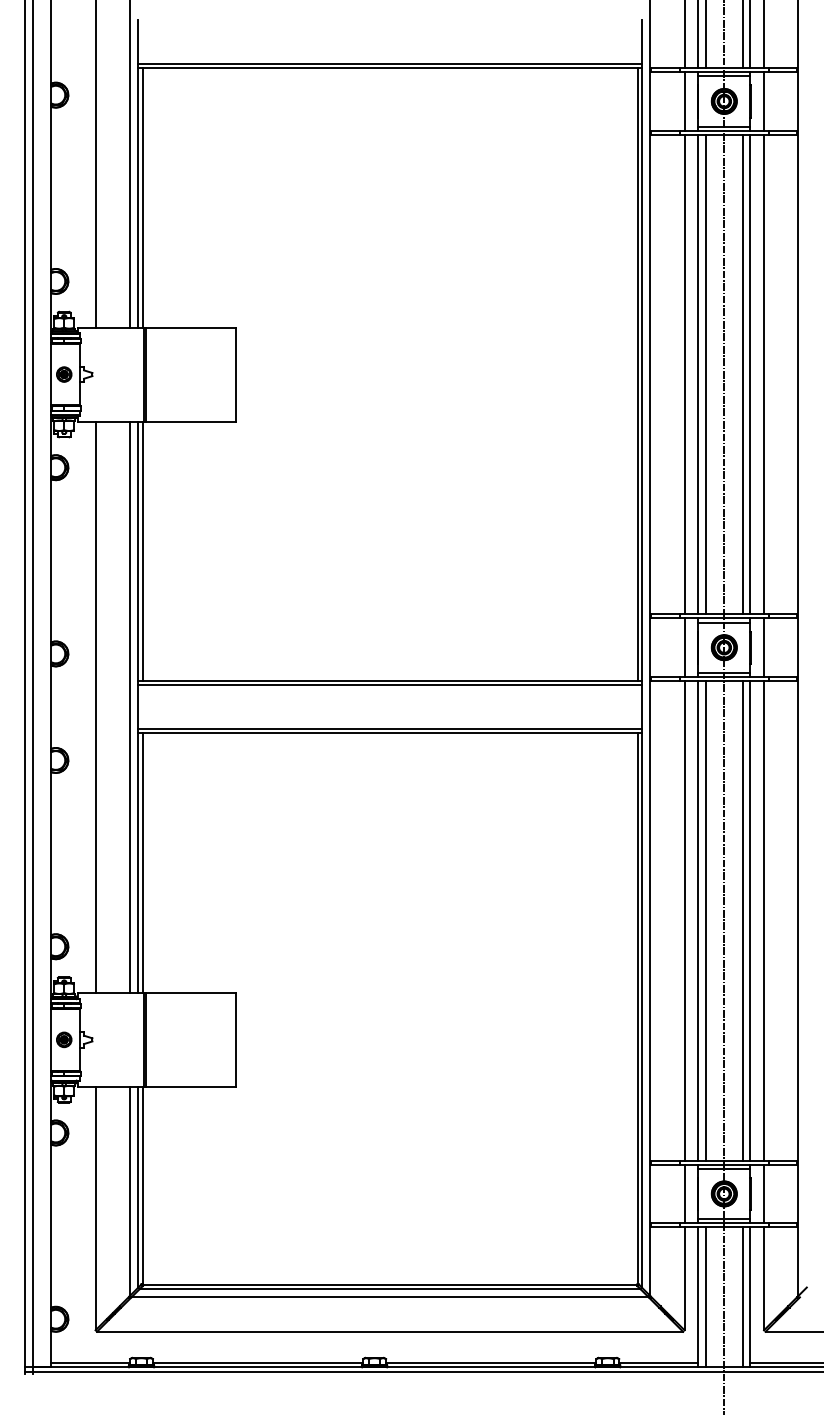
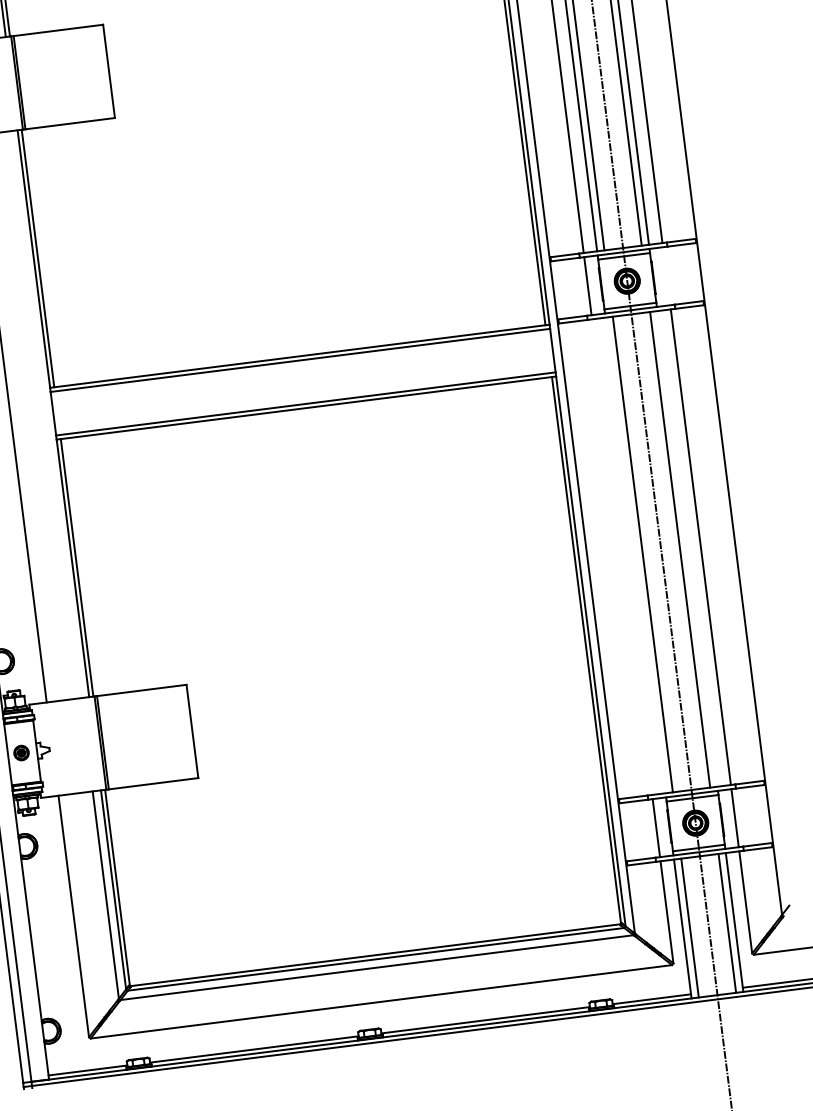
line: (764, 647) -> (667, 275), removed
line: (130, 706) -> (45, 413), removed
line: (684, 920) -> (621, 556), removed
line: (698, 920) -> (635, 555), removed
line: (750, 920) -> (687, 548), removed

